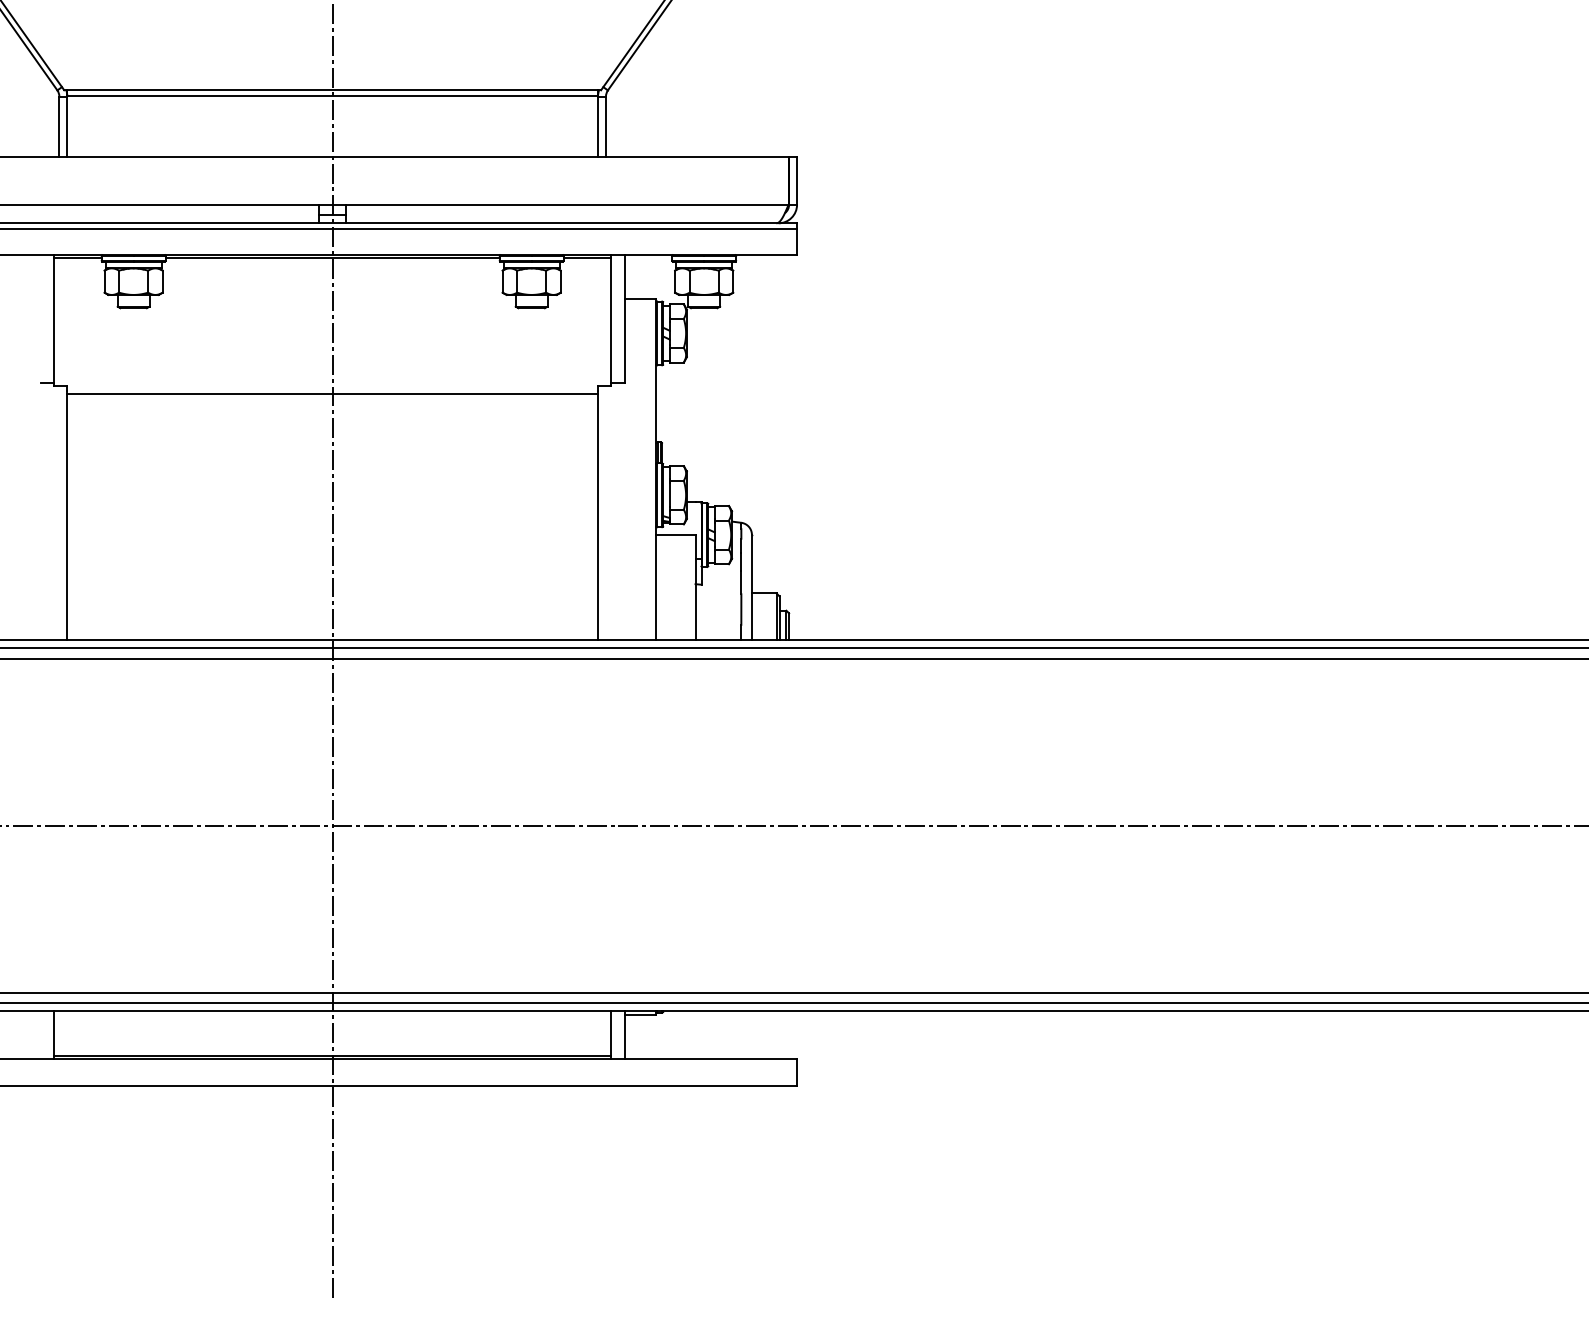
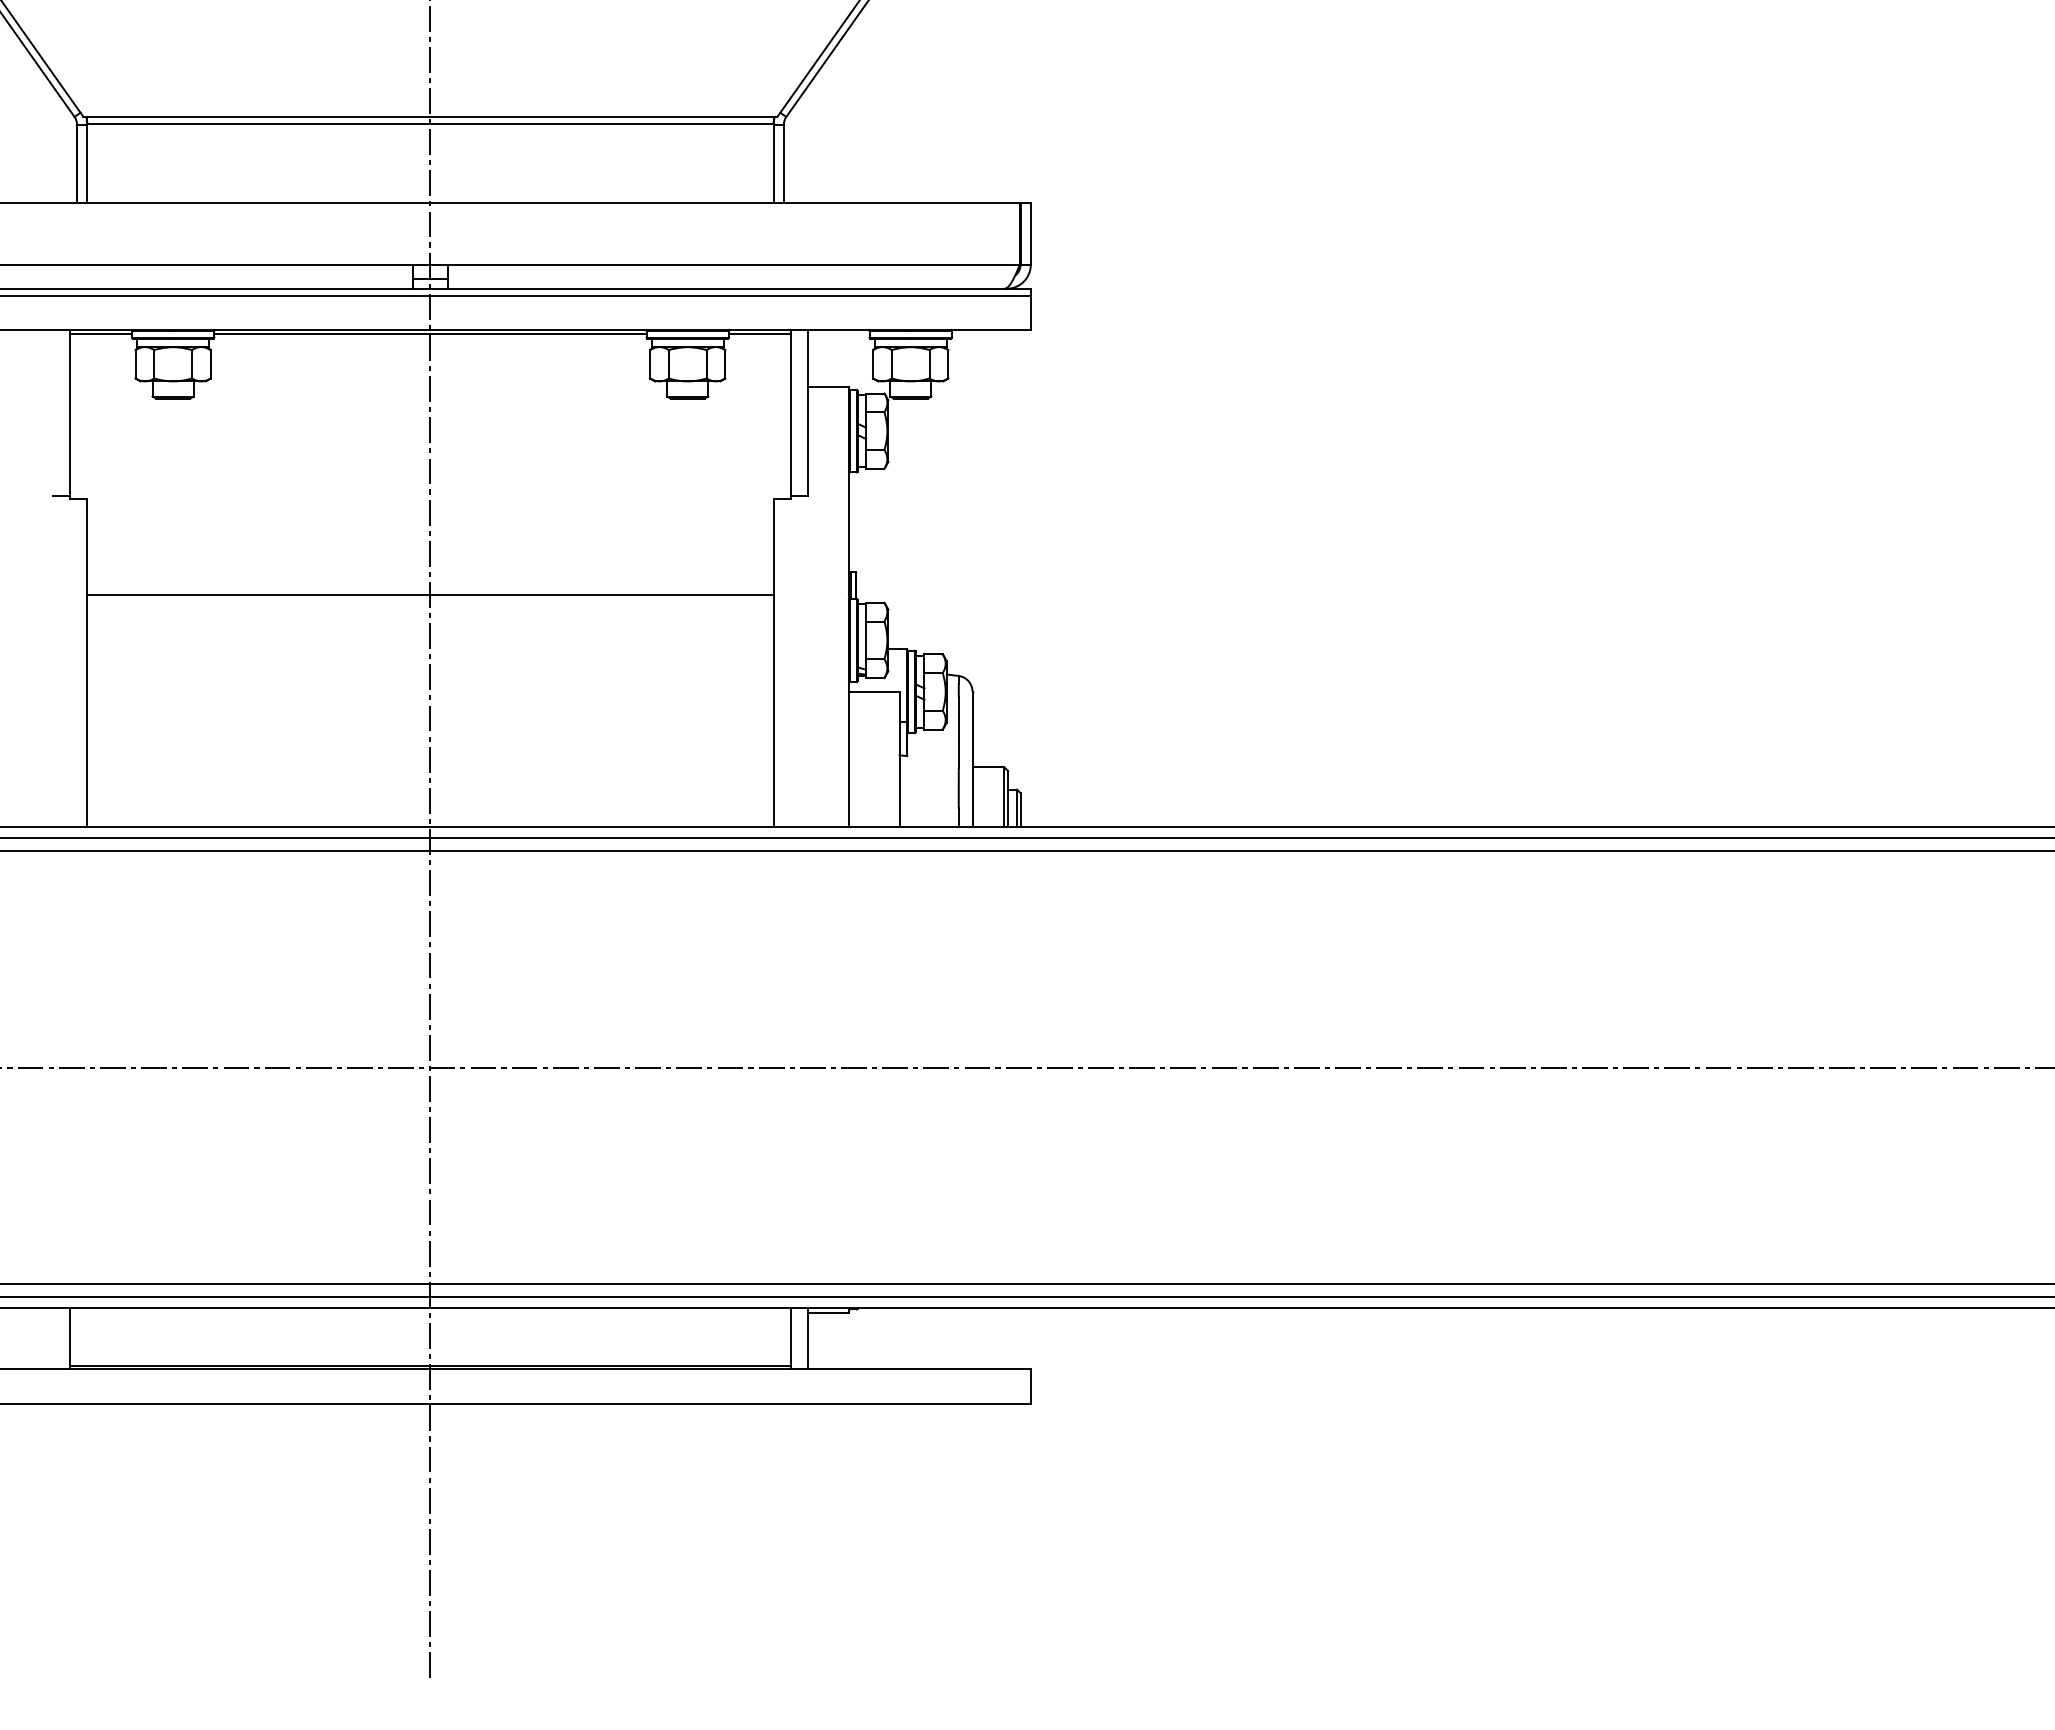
line: (332, 394) -> (430, 595), moved

